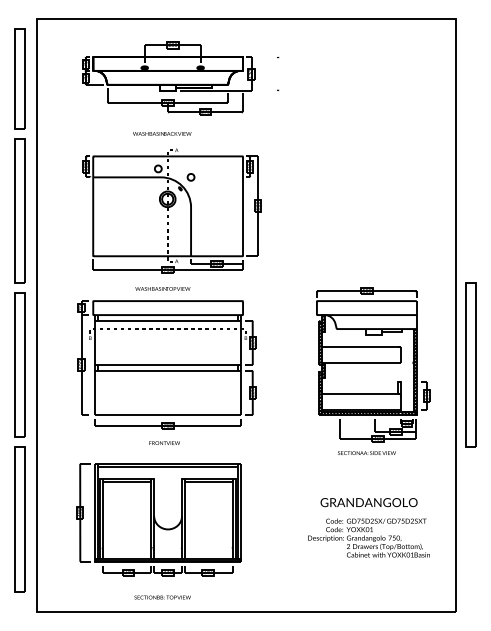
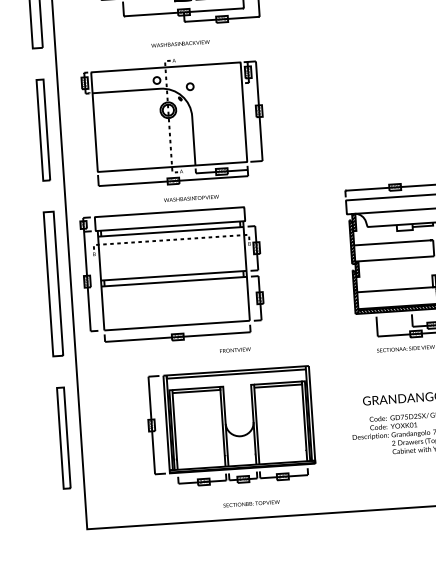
part: (19, 210) -> (43, 129), size x0.7
part: (171, 210) -> (172, 121), moved
part: (166, 364) -> (172, 275), moved
text: (164, 442) -> (235, 349), moved
part: (19, 519) -> (63, 438), size x0.7
part: (158, 519) -> (230, 427), moved
text: (162, 597) -> (251, 503), moved

